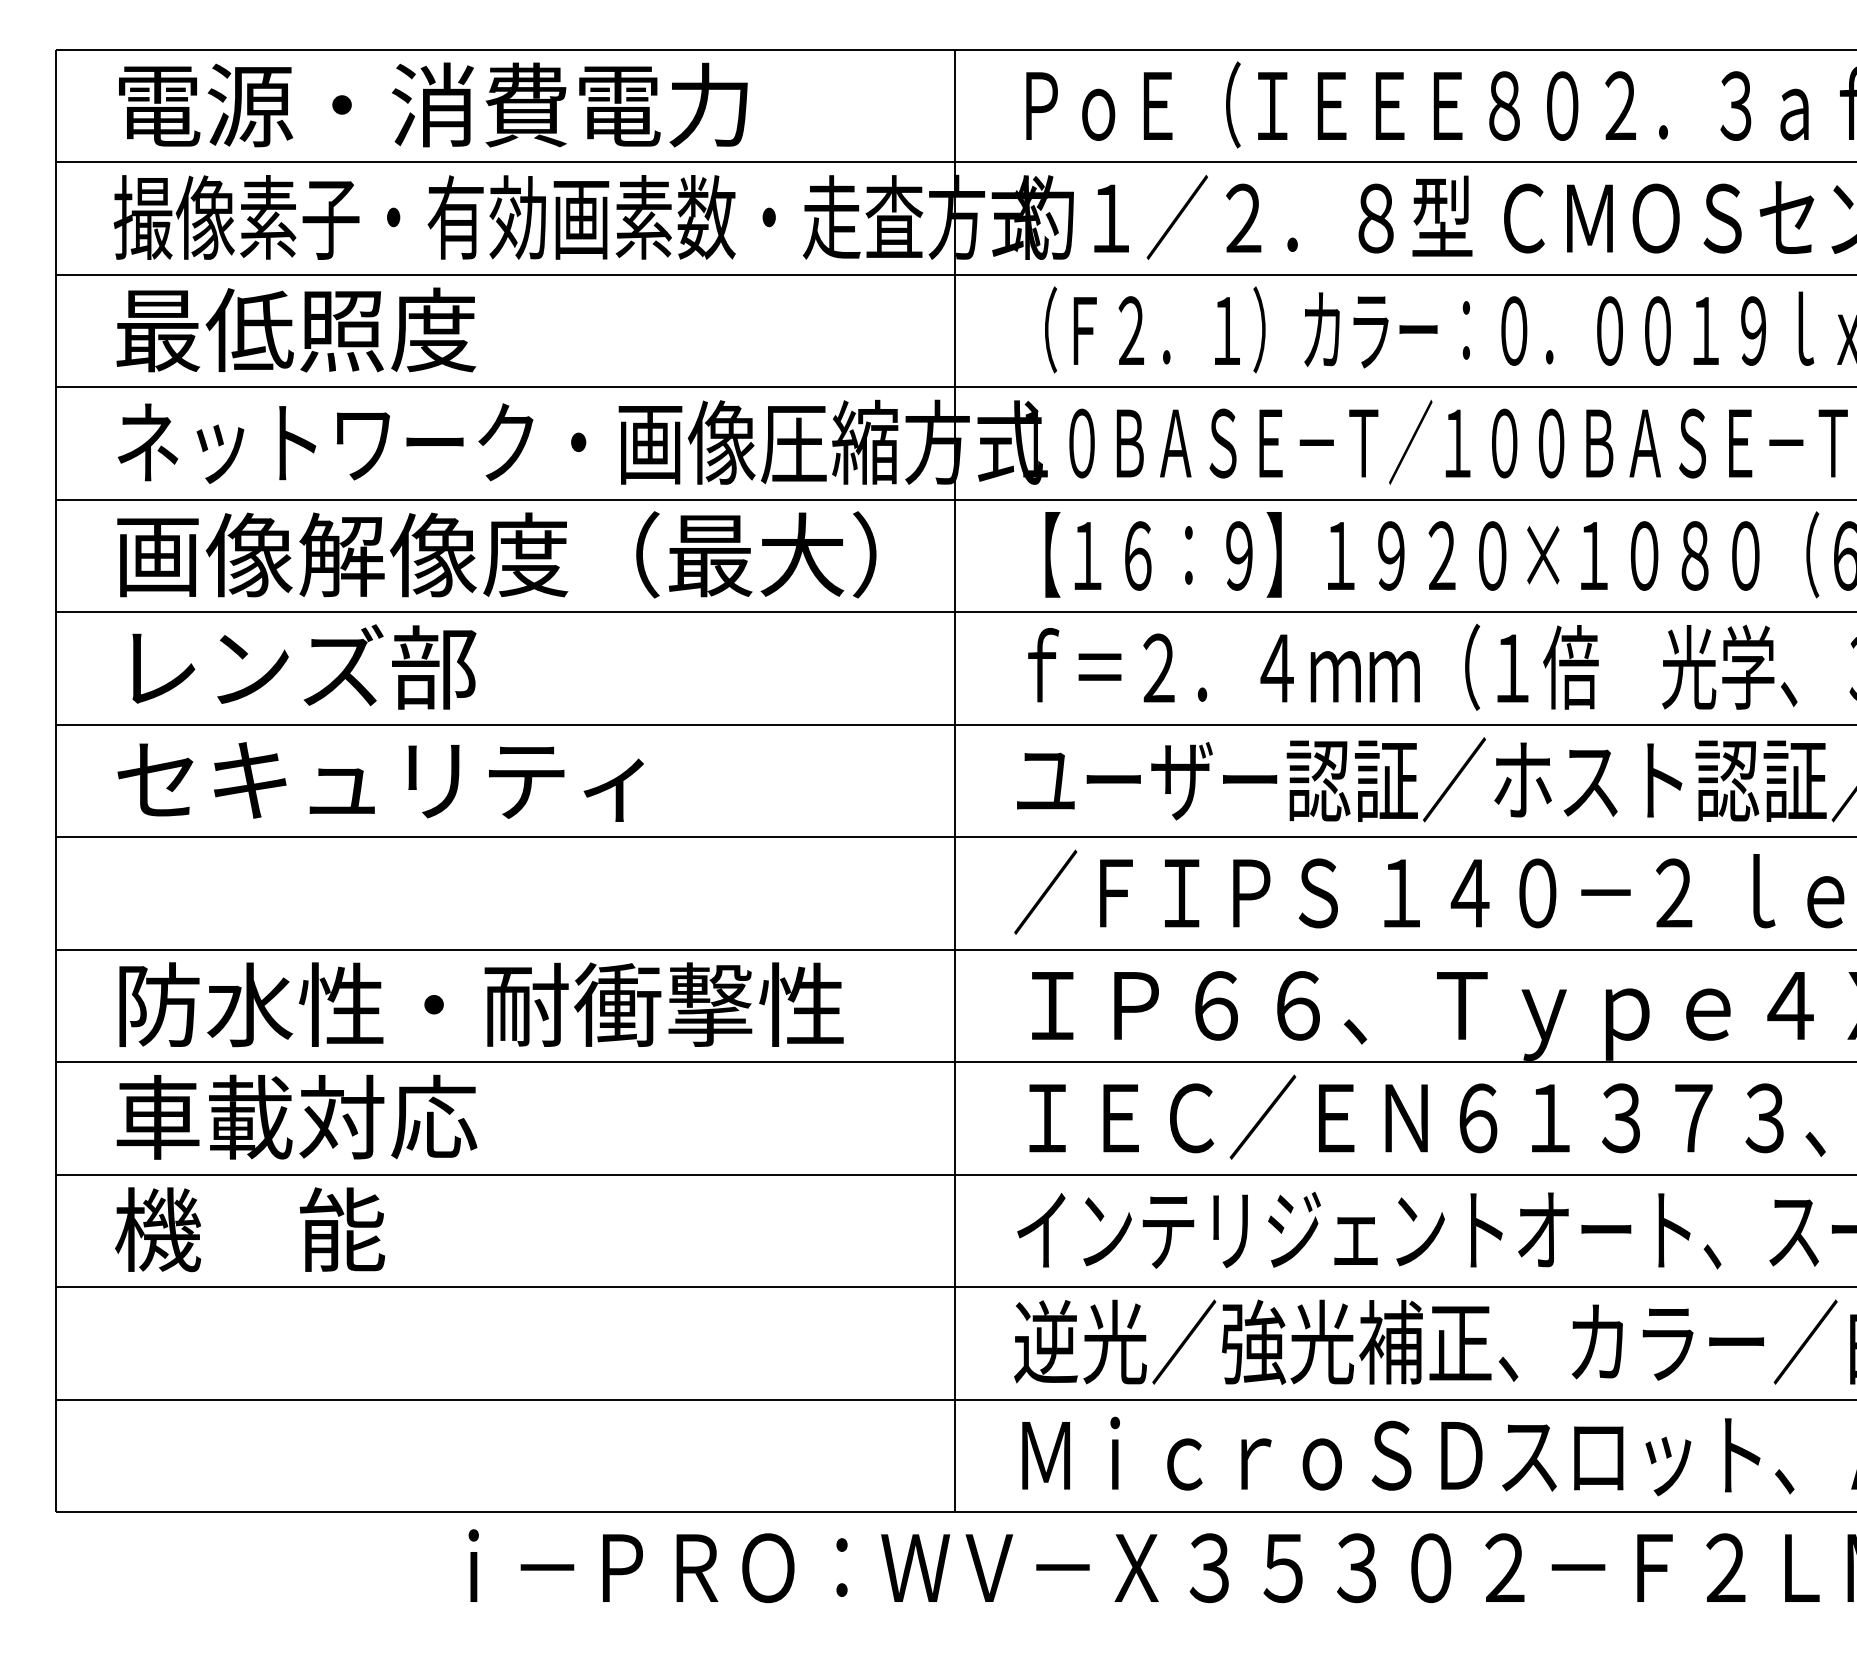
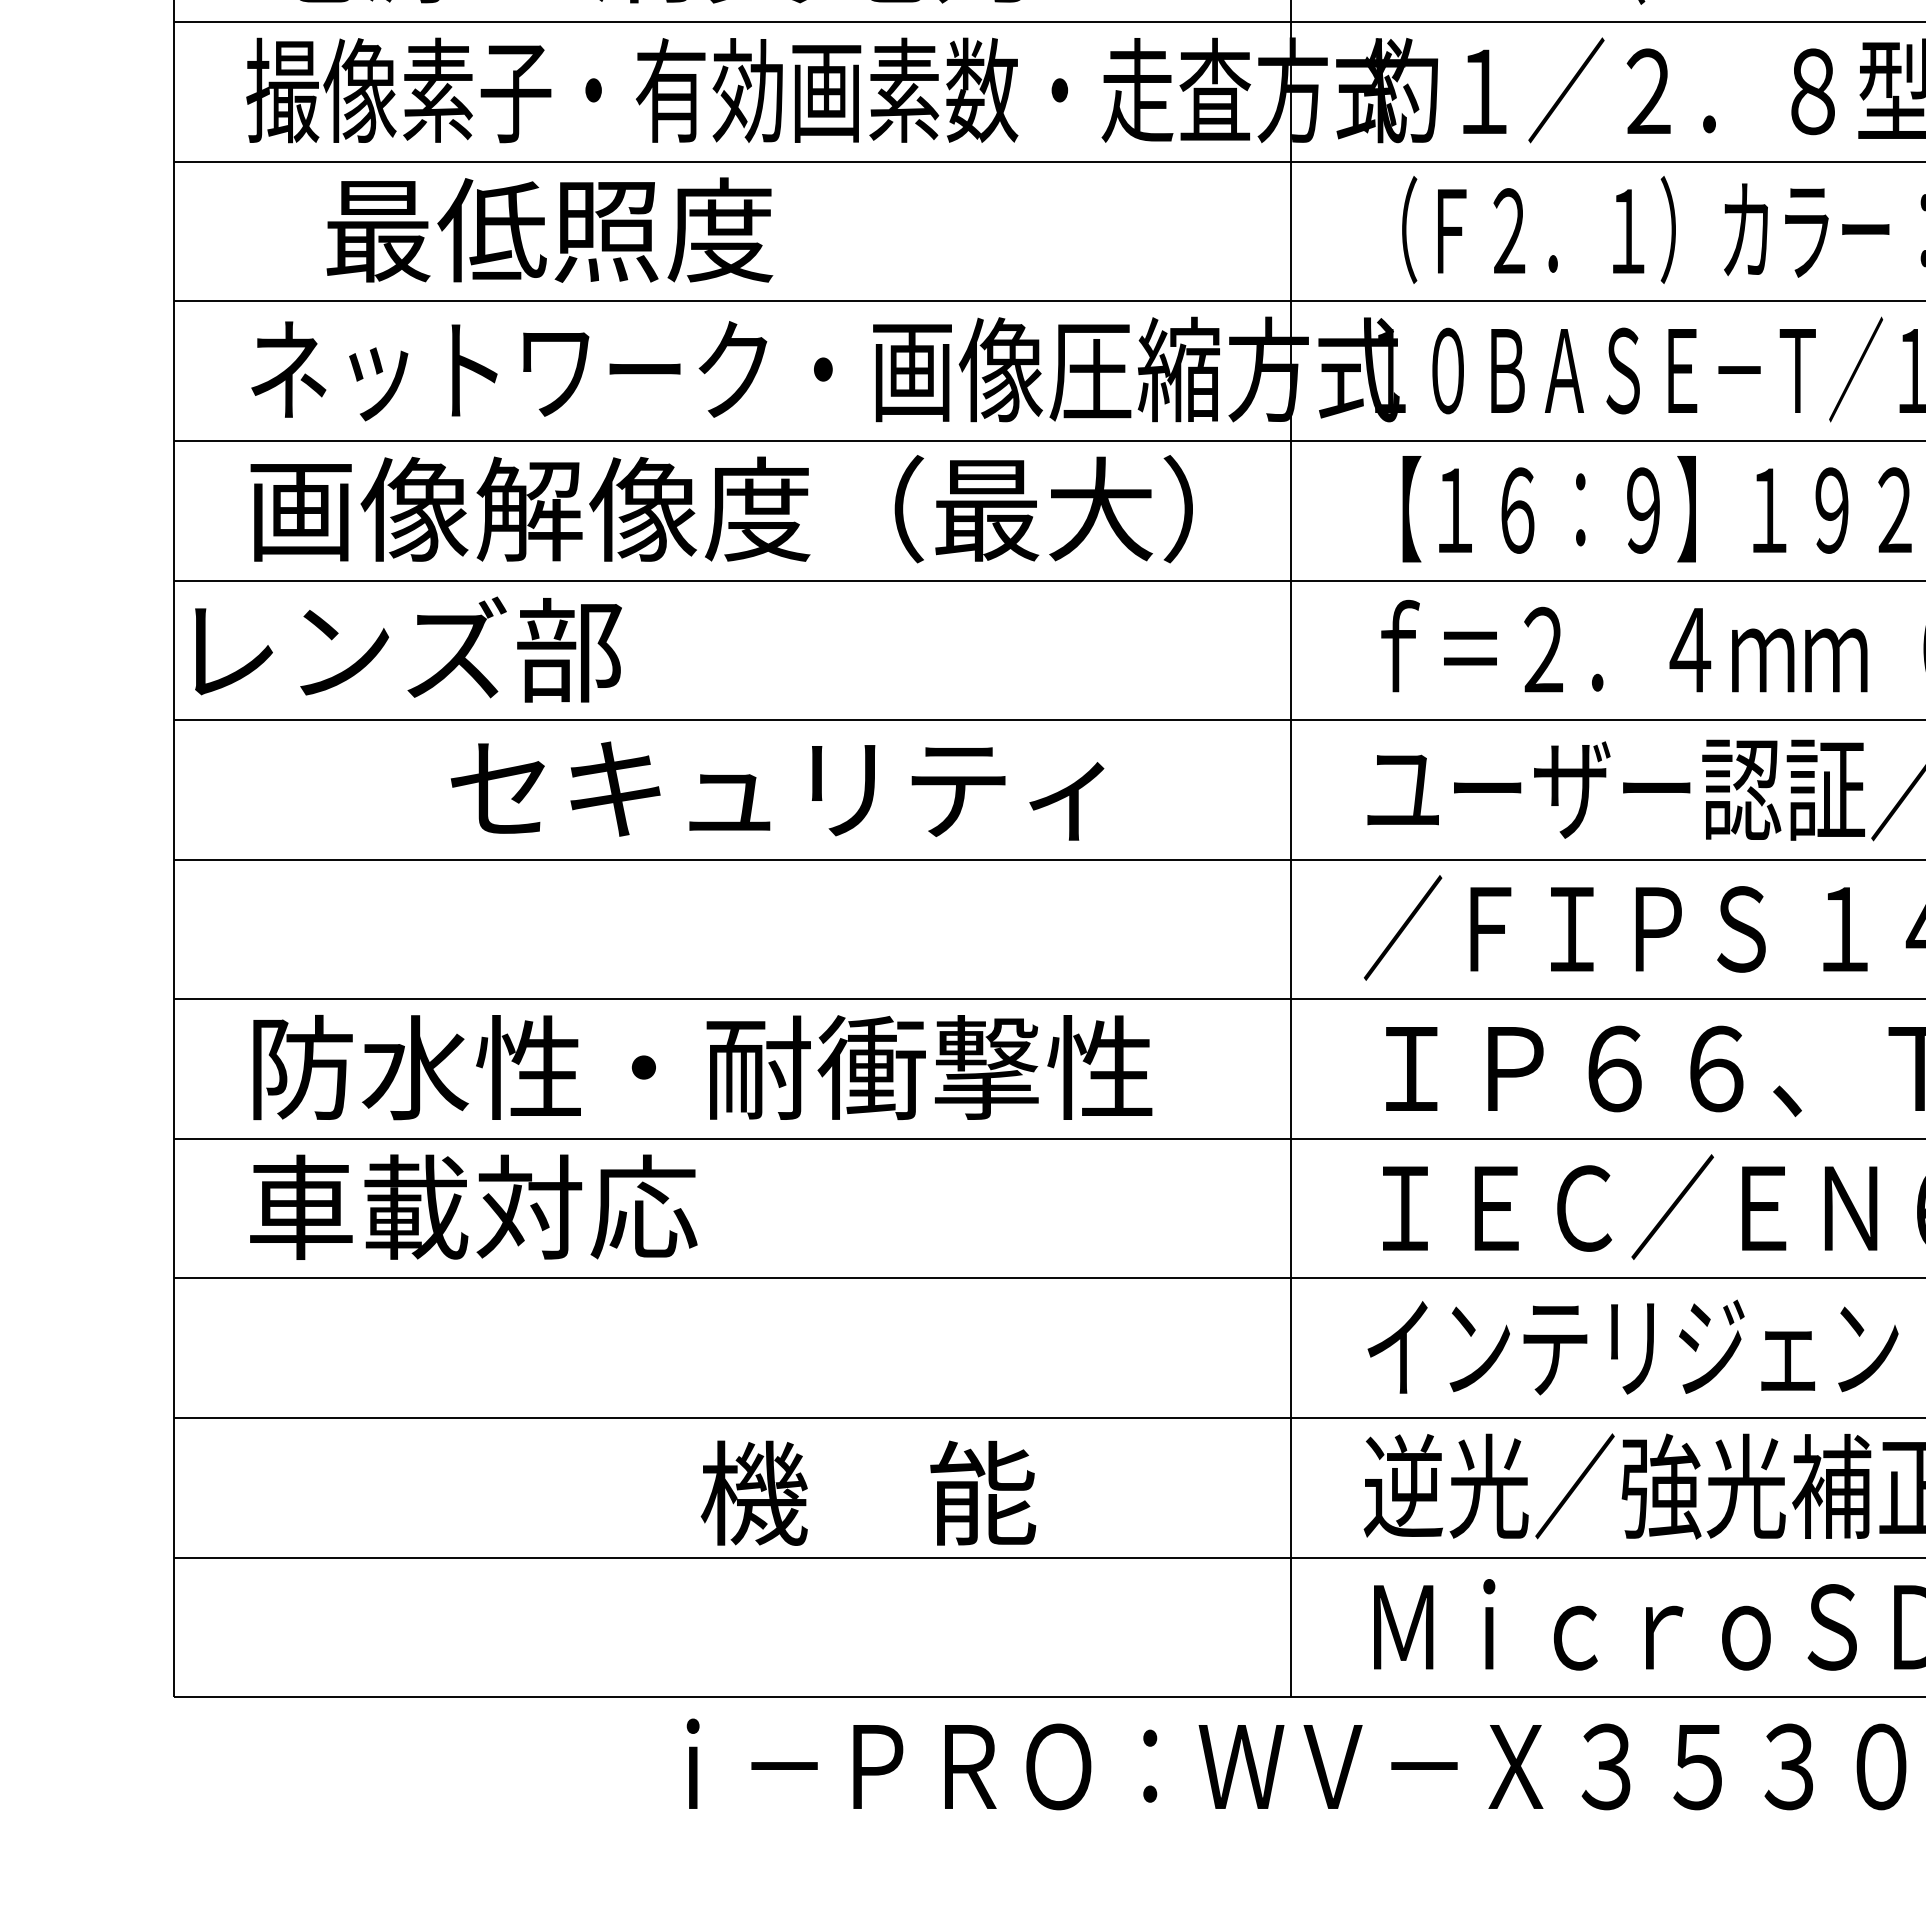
text: (296, 329) -> (550, 229), moved
text: (304, 666) -> (408, 648), moved
text: (380, 781) -> (777, 790), moved
text: (249, 1229) -> (867, 1493), moved

